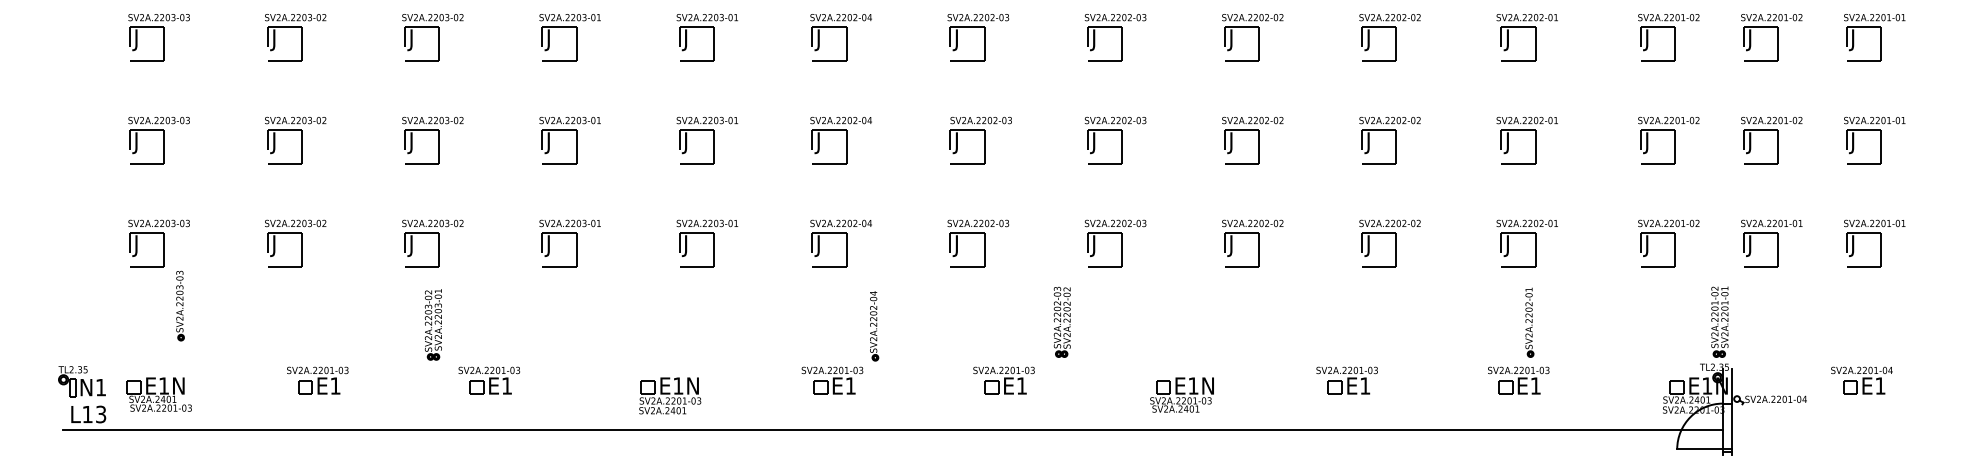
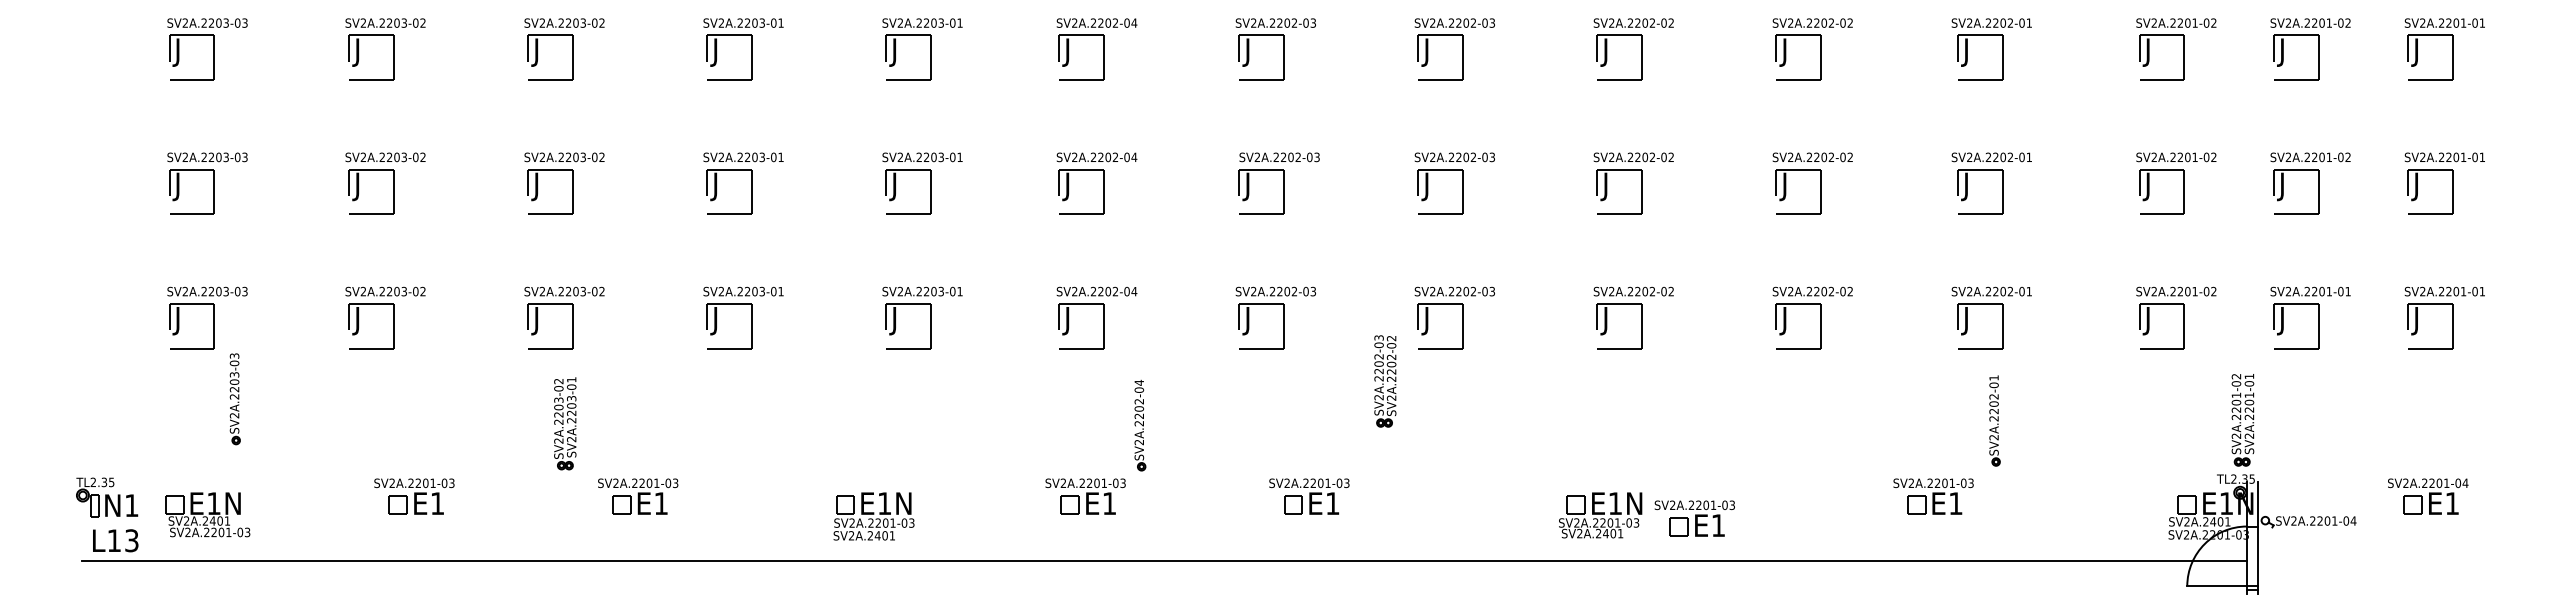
part: (1062, 322) -> (1385, 381), moved
part: (1346, 380) -> (1694, 518), moved
part: (1518, 380) -> (1933, 496), moved
part: (1182, 395) -> (1600, 515), moved

